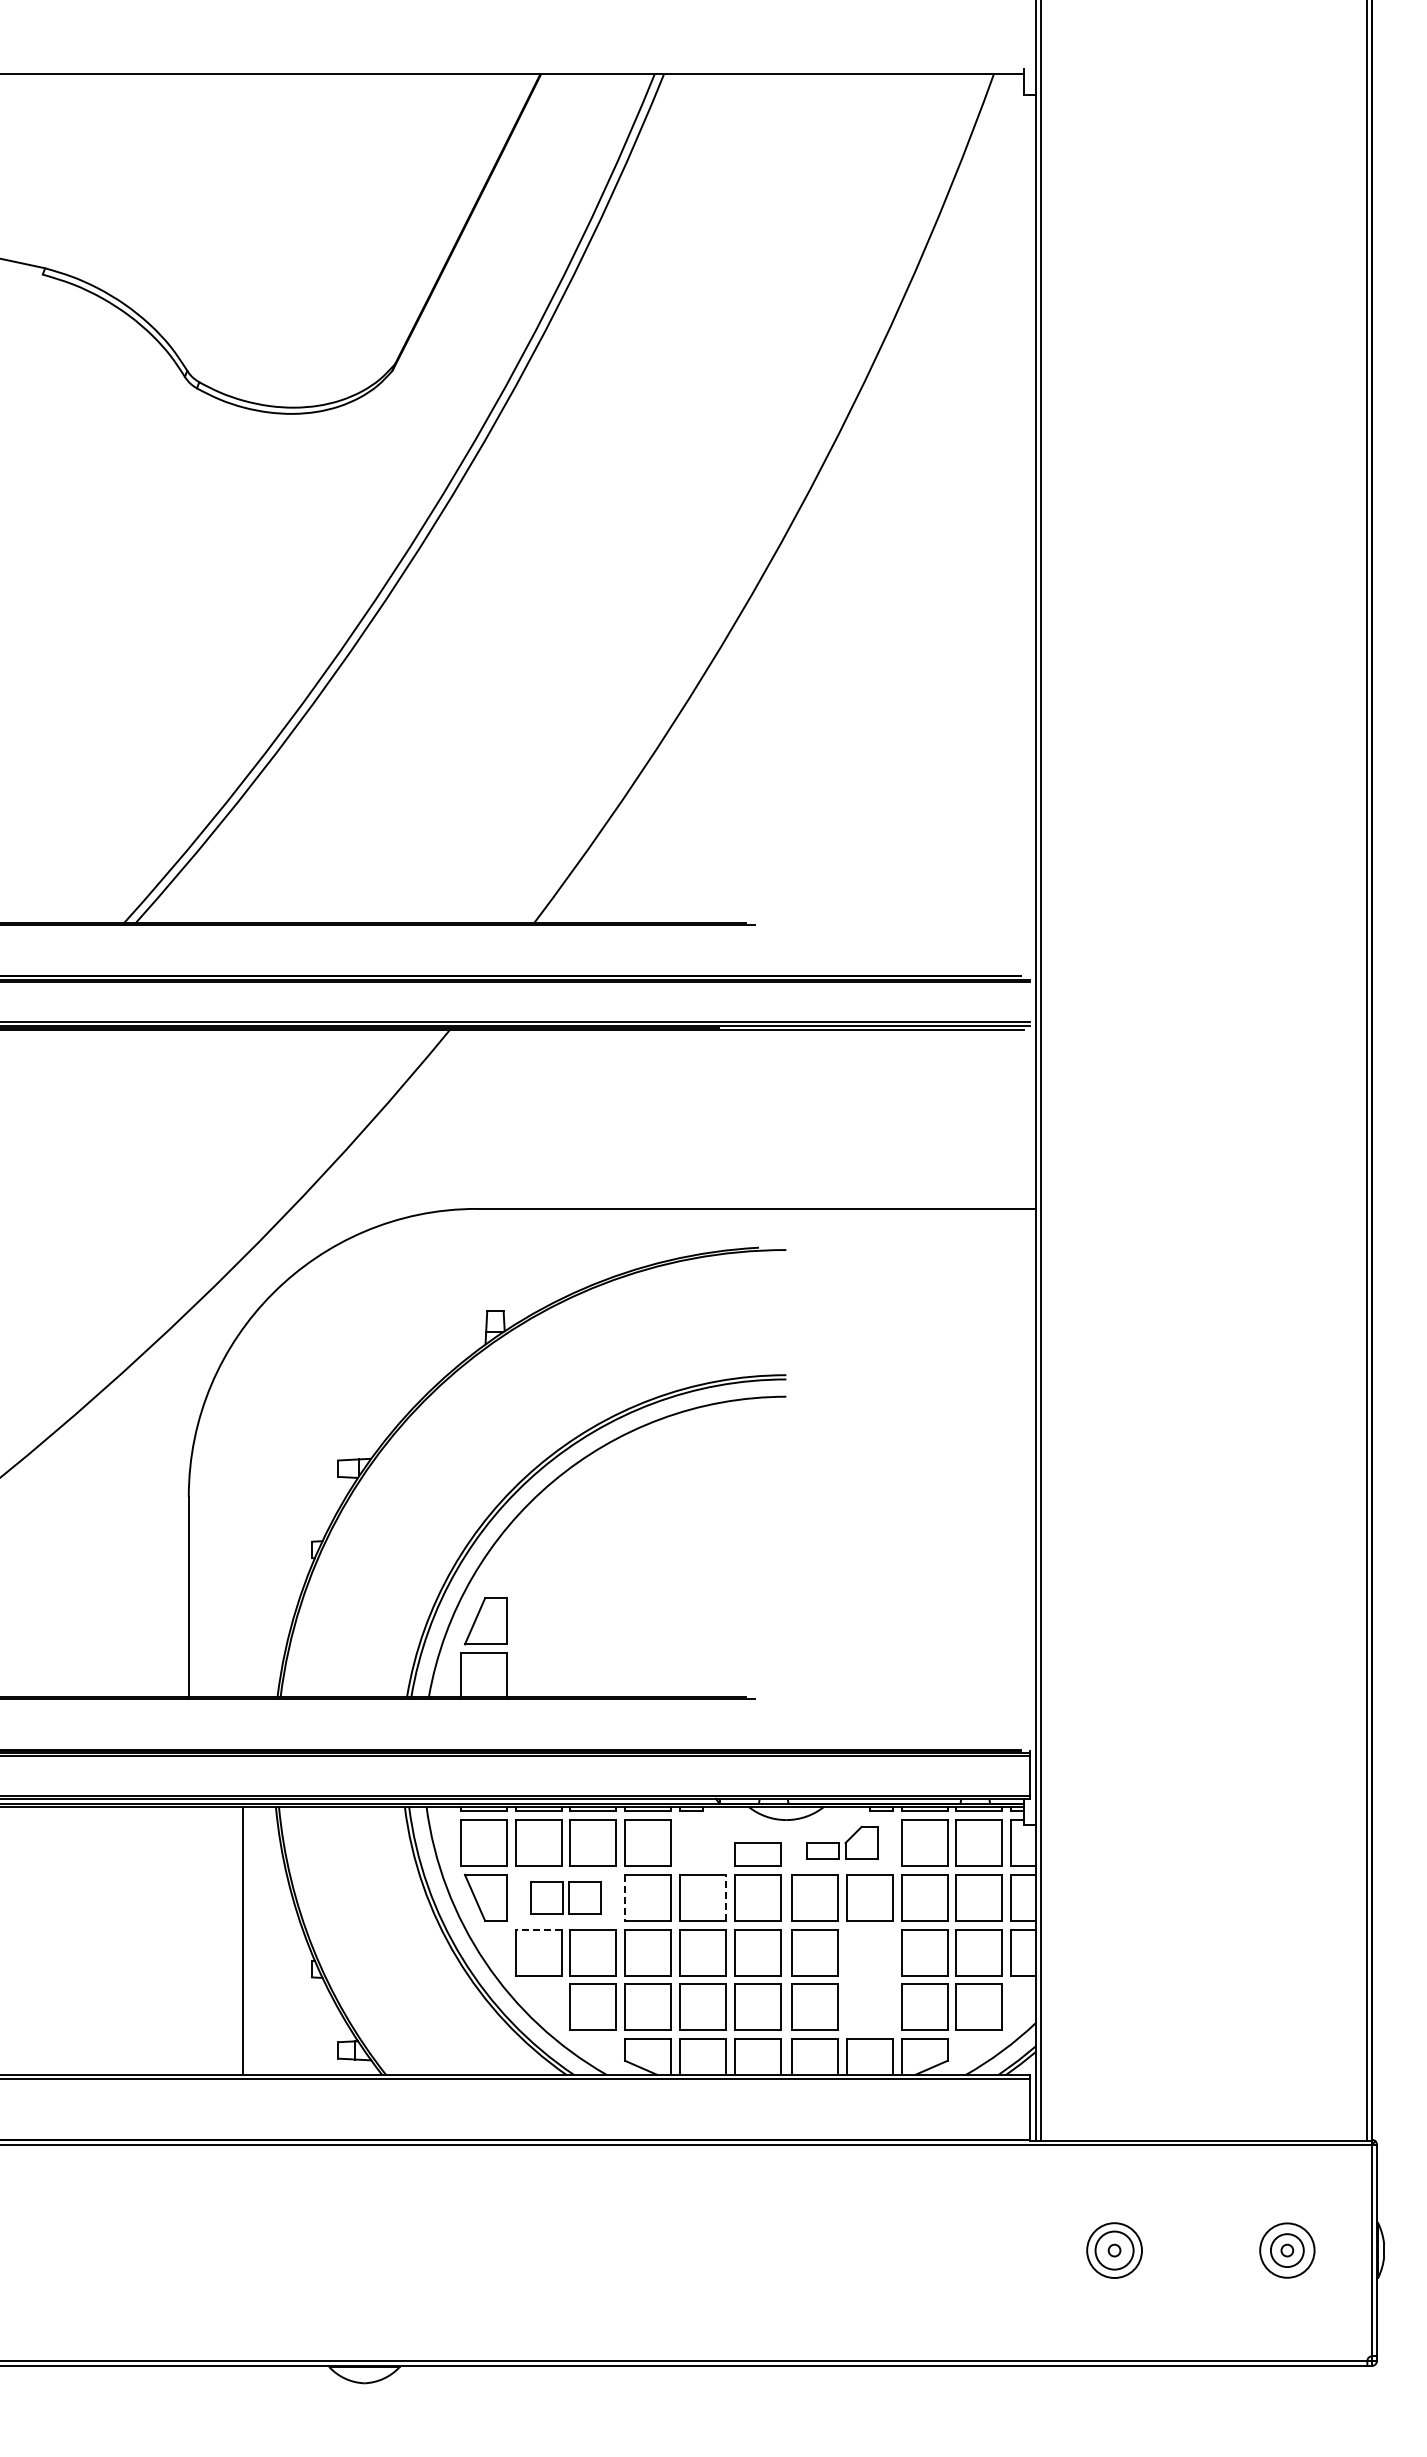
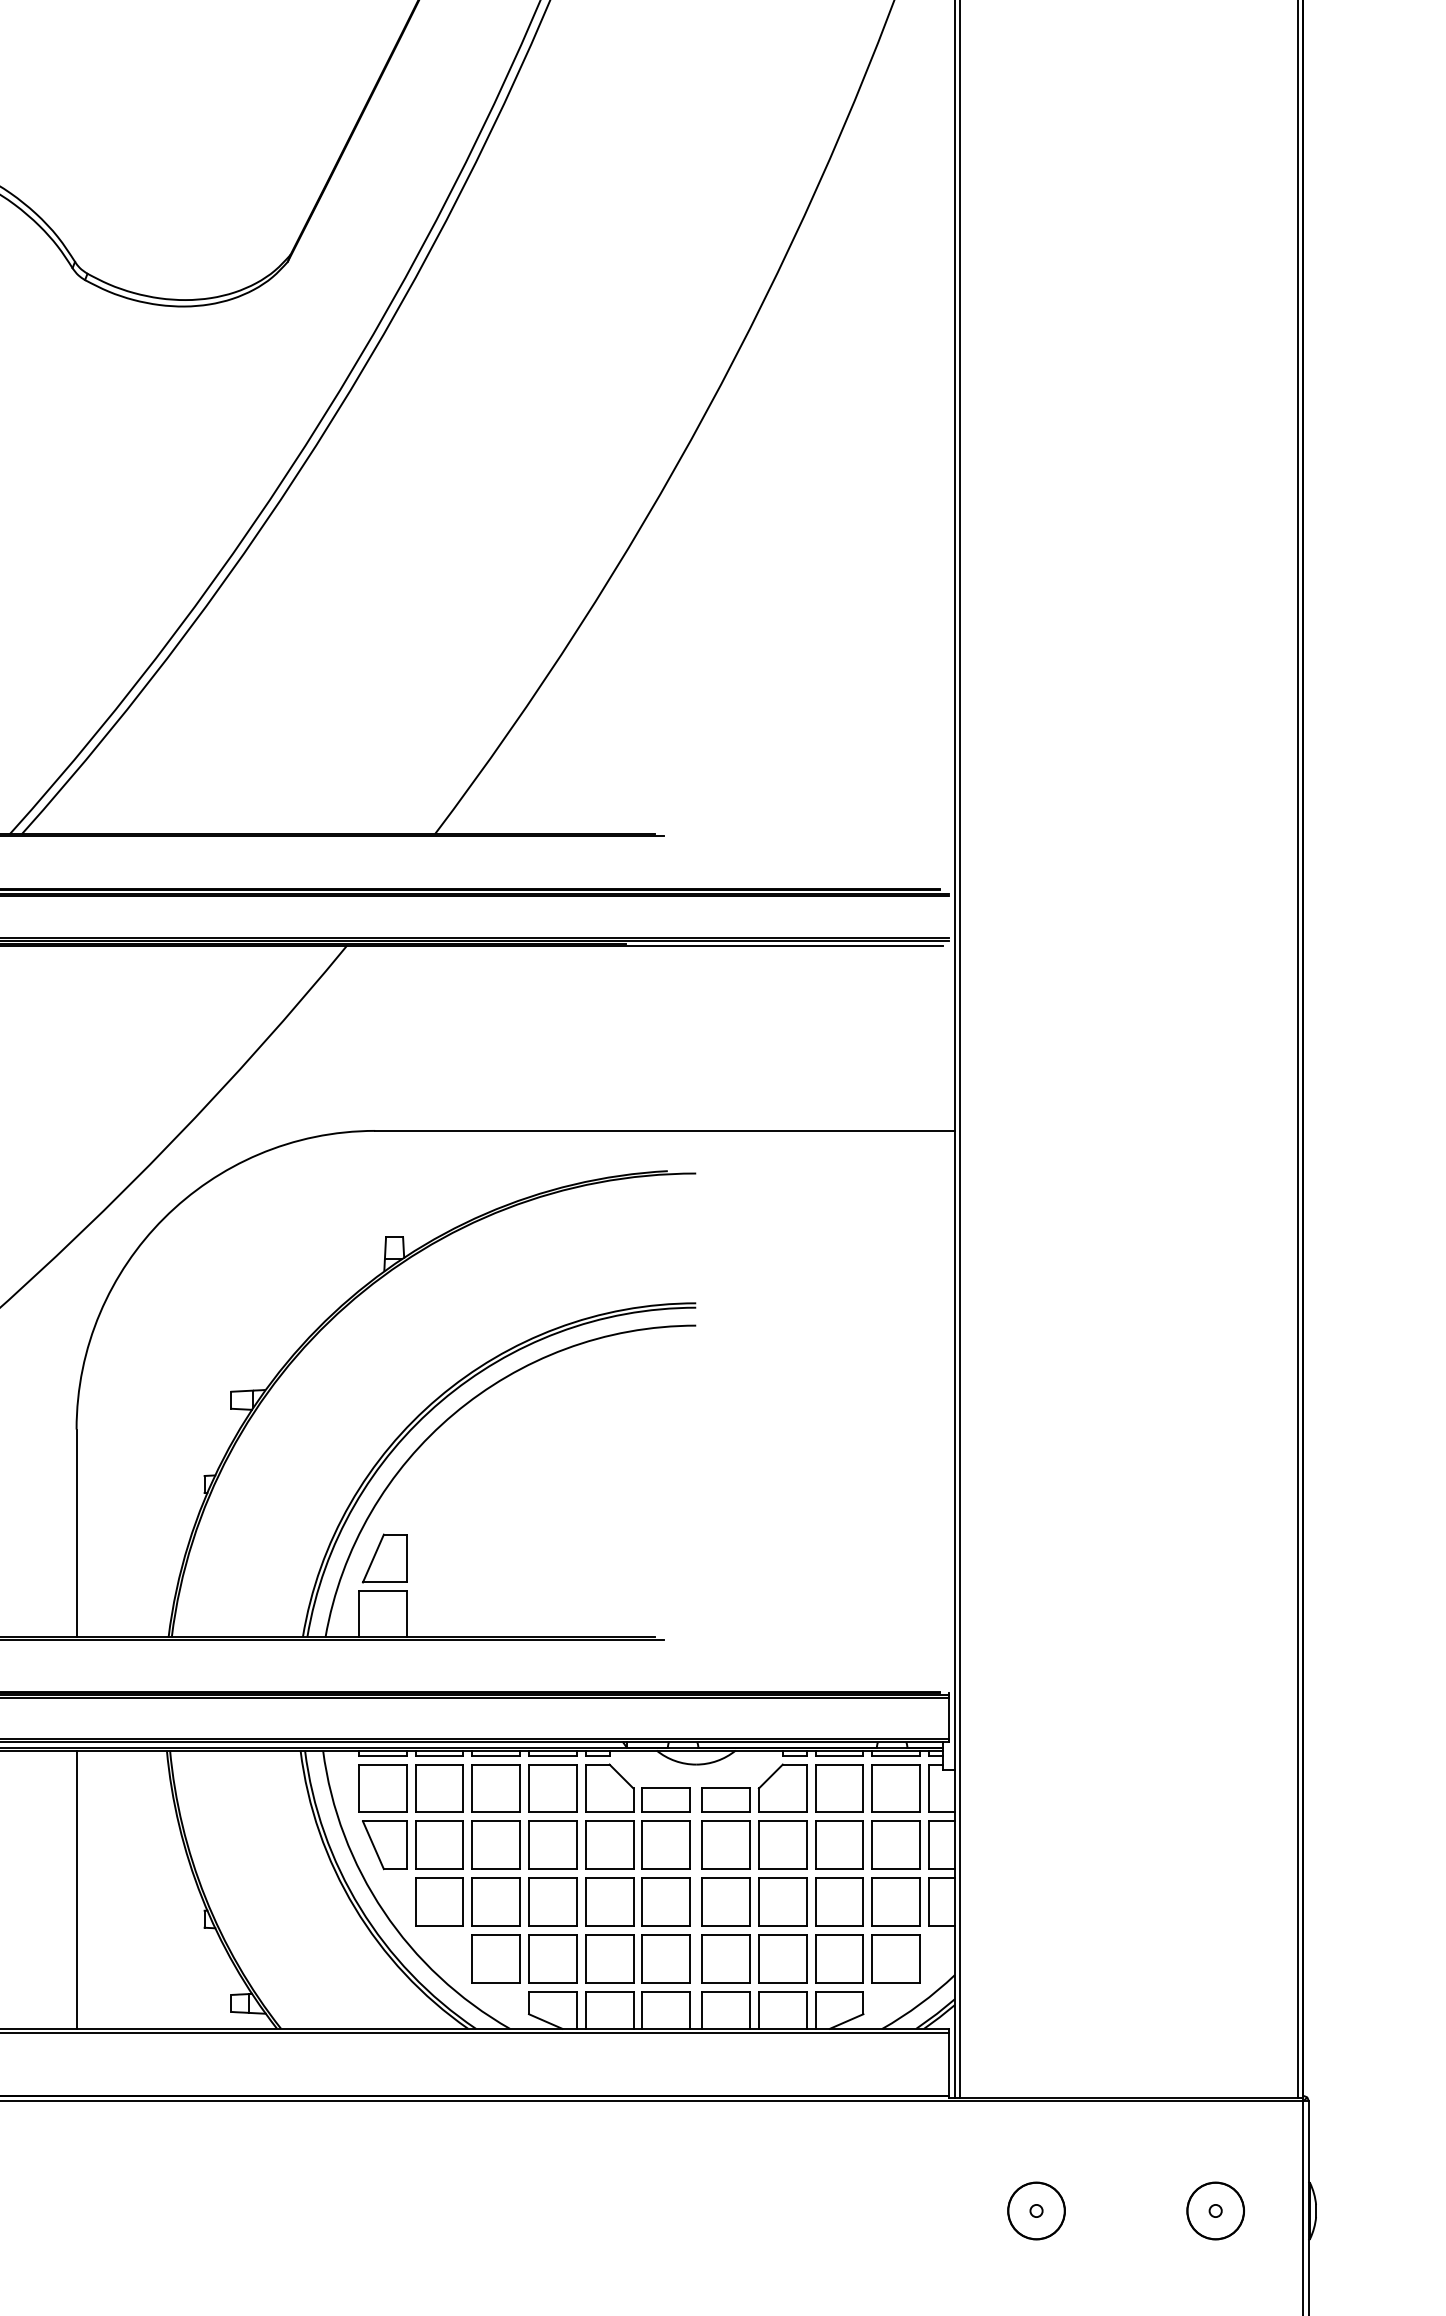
part: (702, 1842) -> (609, 1787), added
part: (842, 1842) -> (754, 1787), size x1.43
part: (565, 1897) -> (467, 1844), size x1.43
line: (725, 1897) -> (633, 1844), dashed -> solid
line: (625, 1898) -> (529, 1845), dashed -> solid
line: (538, 1929) -> (439, 1878), dashed -> solid
line: (242, 1940) -> (76, 1889), moved
part: (869, 1979) -> (782, 1929), added
circle: (1114, 2250) -> (1036, 2210), size x1.43
circle: (1286, 2250) -> (1214, 2210), size x1.67

